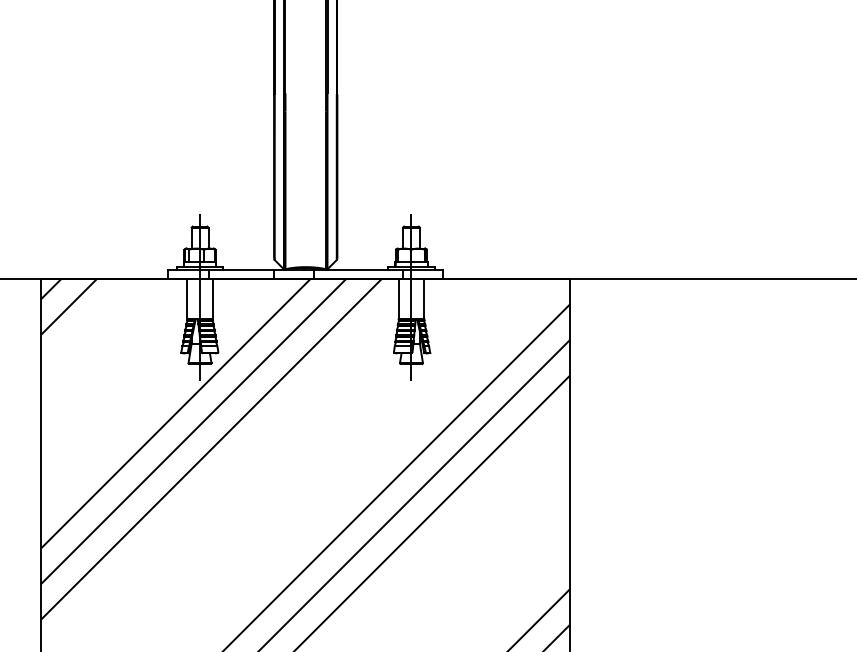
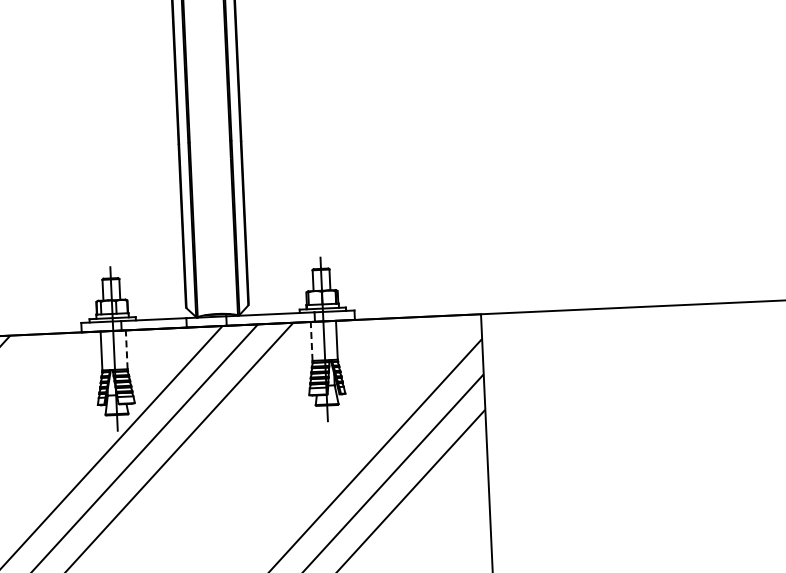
line: (212, 299) -> (126, 350), solid -> dashed
line: (398, 299) -> (311, 341), solid -> dashed

